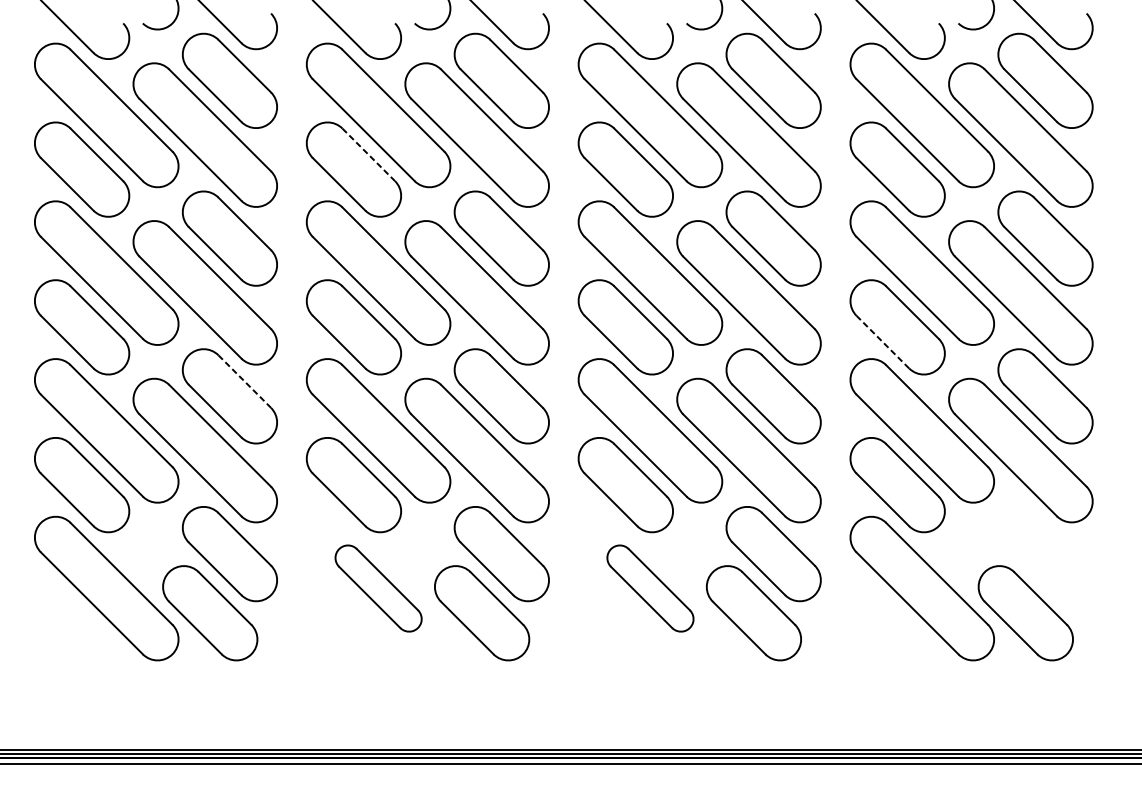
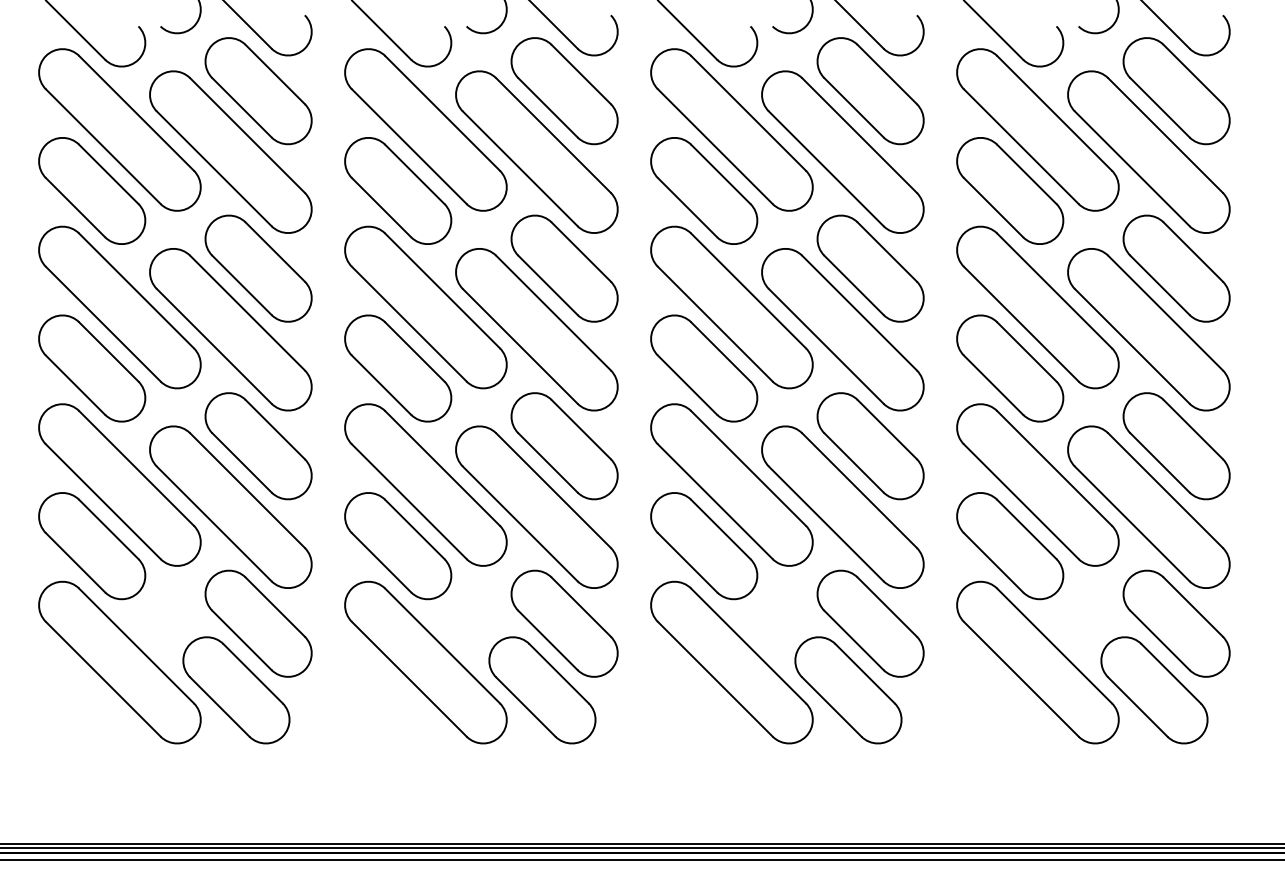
line: (368, 154) -> (414, 174), dashed -> solid
line: (882, 342) -> (993, 385), dashed -> solid
line: (244, 381) -> (275, 429), dashed -> solid
part: (1045, 553) -> (1176, 623), added
part: (378, 588) -> (425, 662), size x1.67
part: (650, 588) -> (731, 662), size x1.67

